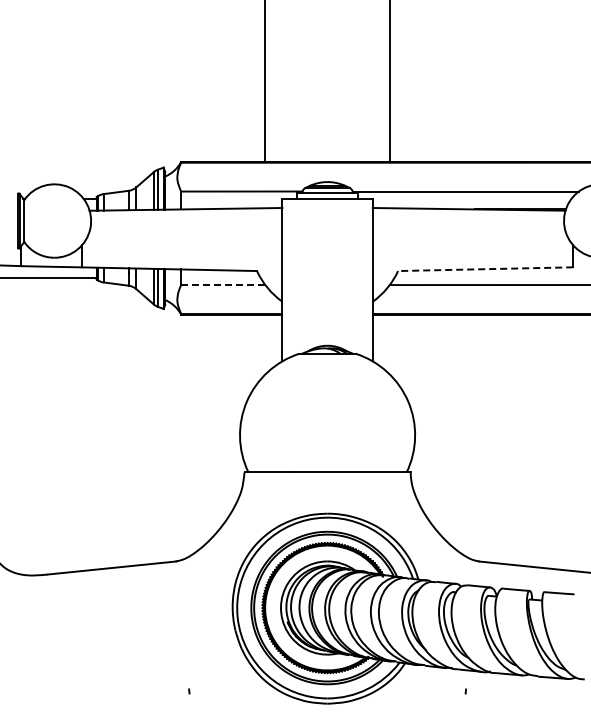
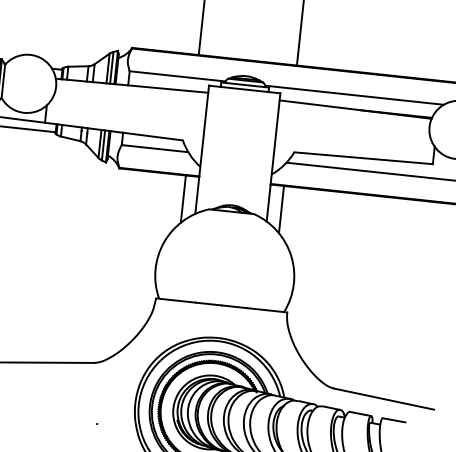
line: (485, 269) -> (363, 158), dashed -> solid
line: (222, 285) -> (154, 148), dashed -> solid
line: (265, 344) -> (183, 199), added
line: (389, 344) -> (281, 209), added

